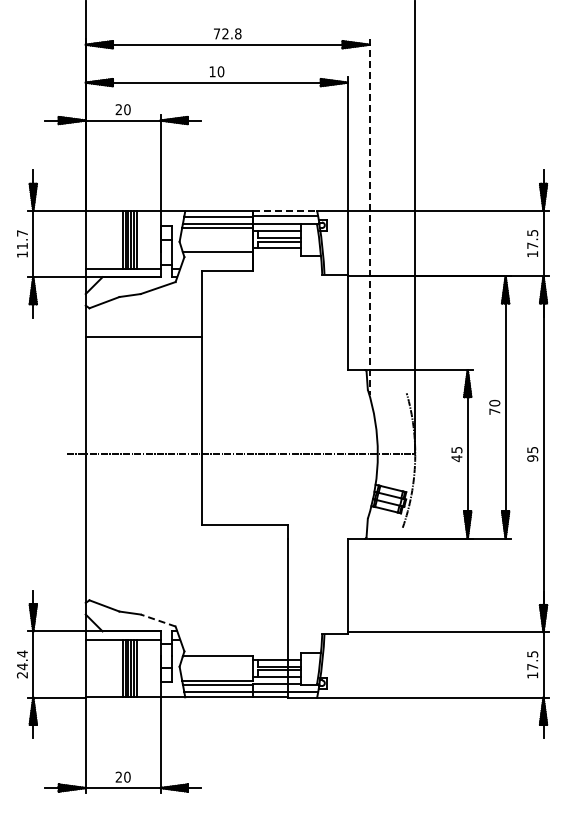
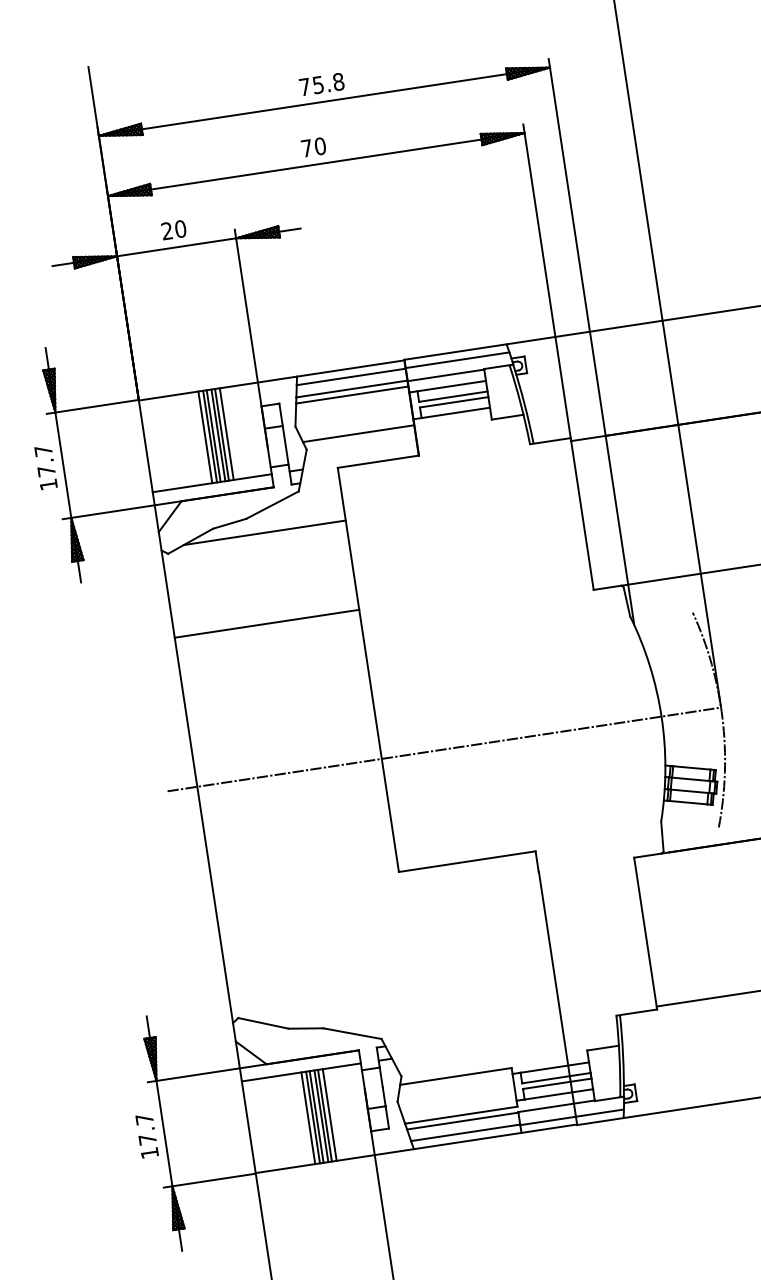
text: (225, 33) -> (318, 84), 72.8 -> 75.8
text: (212, 71) -> (306, 147), 10 -> 70
line: (285, 210) -> (456, 351), dashed -> solid
line: (369, 217) -> (591, 342), dashed -> solid
text: (22, 246) -> (46, 471), 11.7 -> 17.7
line: (150, 304) -> (264, 533), added
line: (143, 337) -> (266, 623), moved
line: (157, 620) -> (351, 1033), dashed -> solid
text: (21, 664) -> (145, 1136), 24.4 -> 17.7

